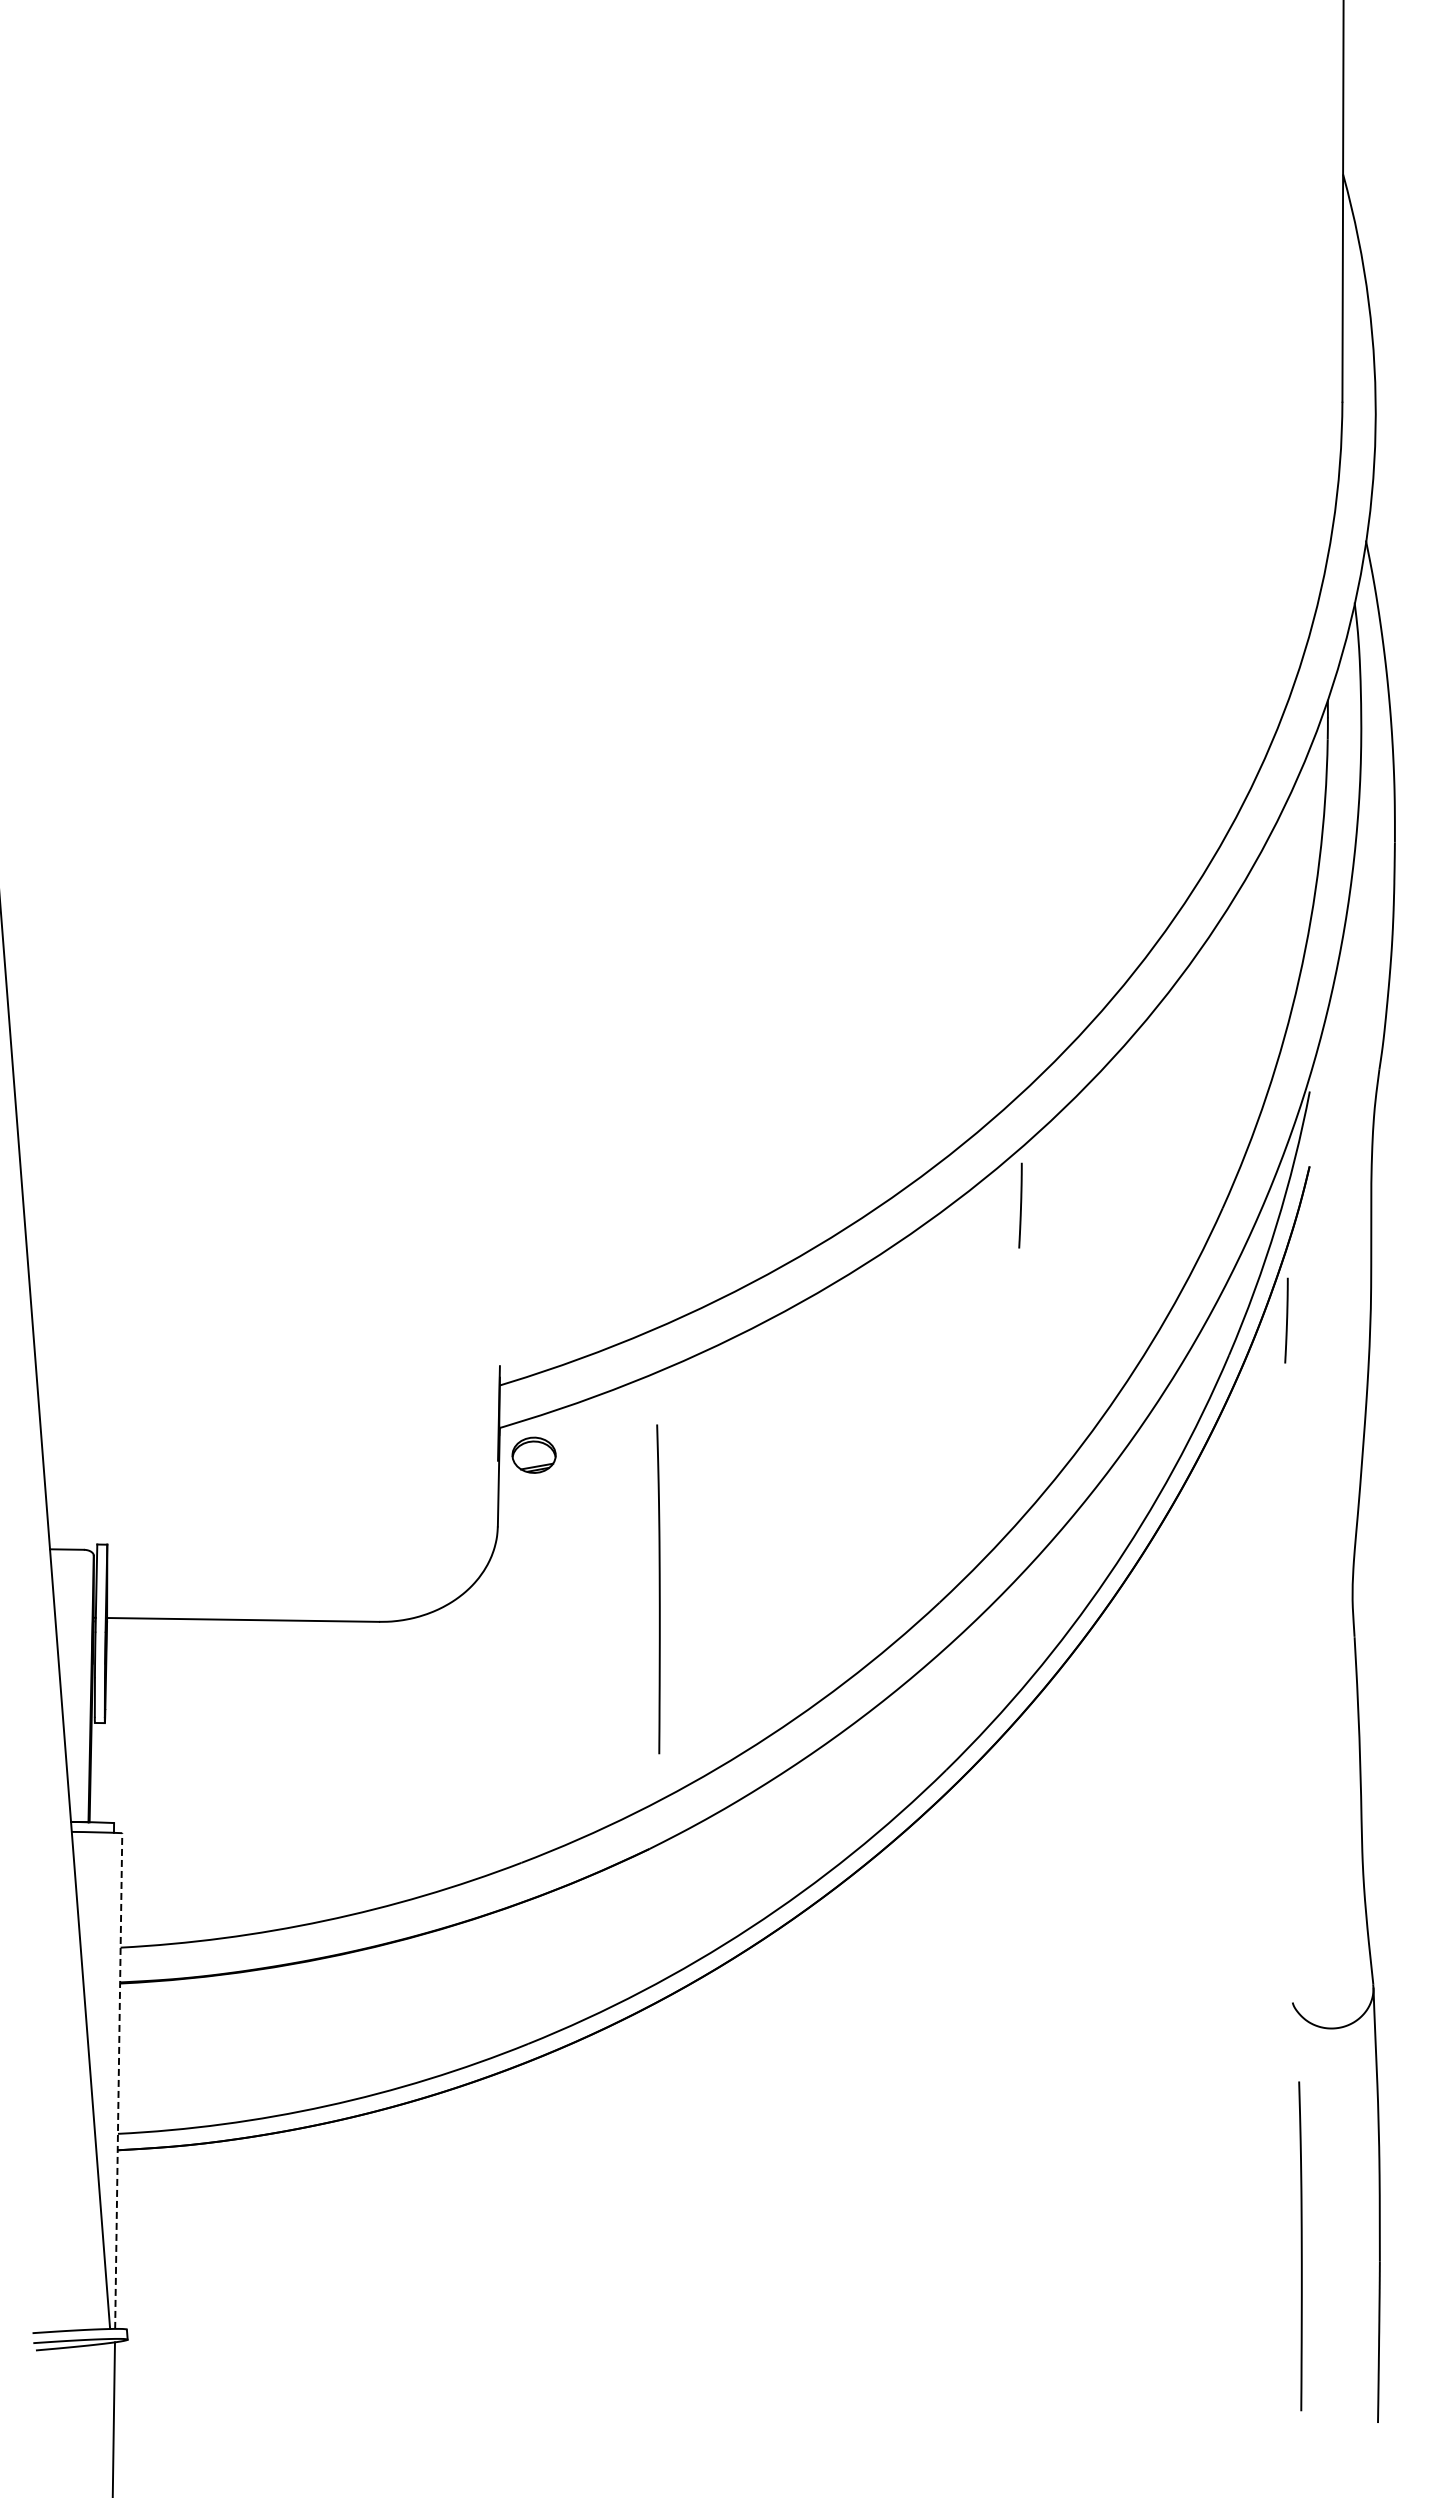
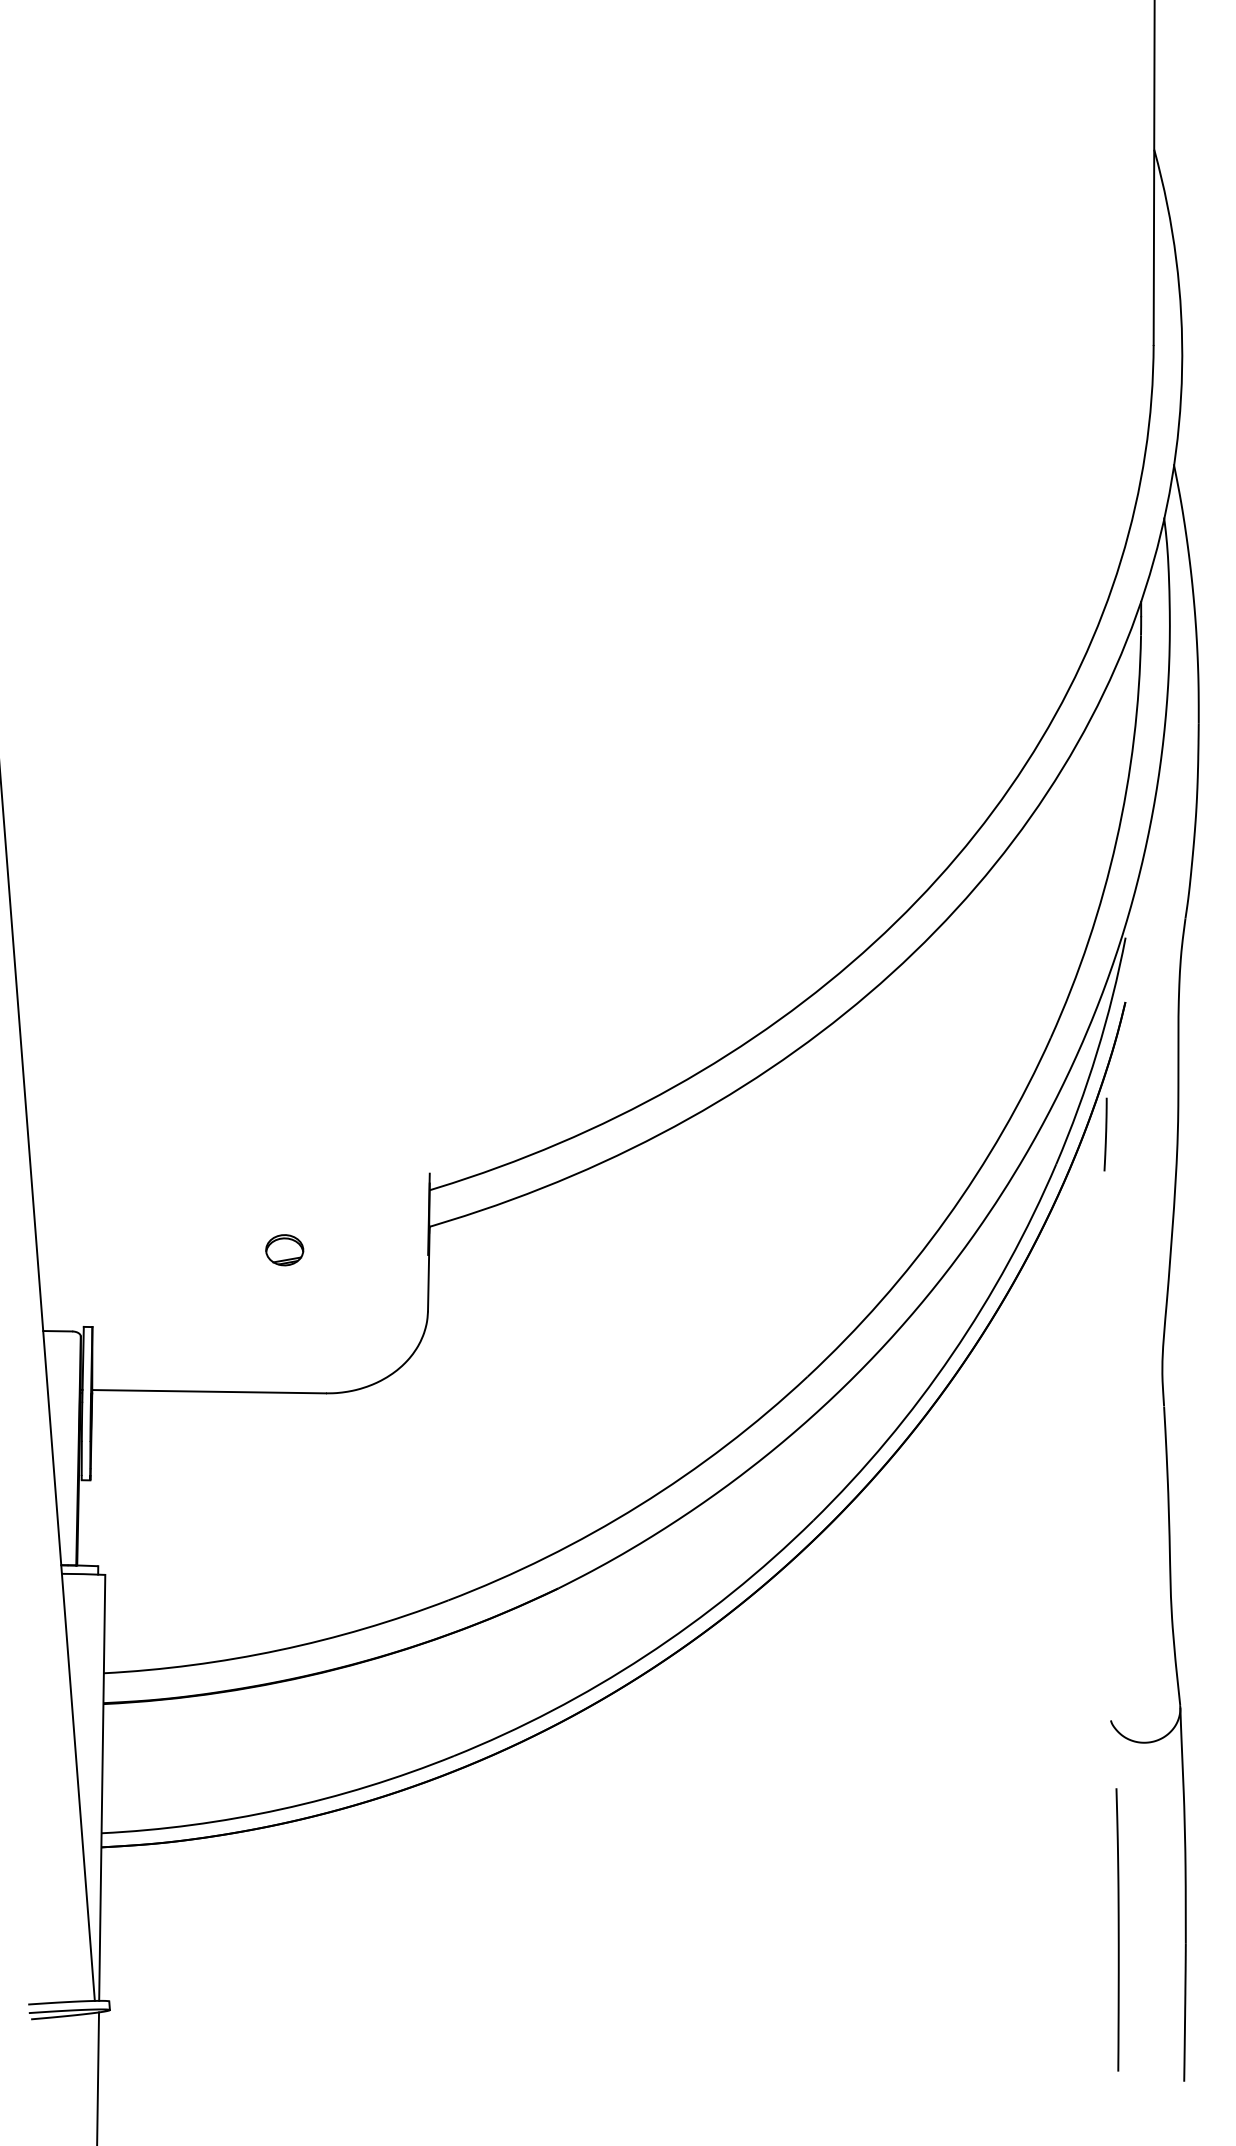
line: (1020, 1205) -> (877, 1035), removed
part: (533, 1454) -> (284, 1249), moved
line: (658, 1589) -> (566, 1365), removed
line: (118, 2081) -> (102, 1788), dashed -> solid

